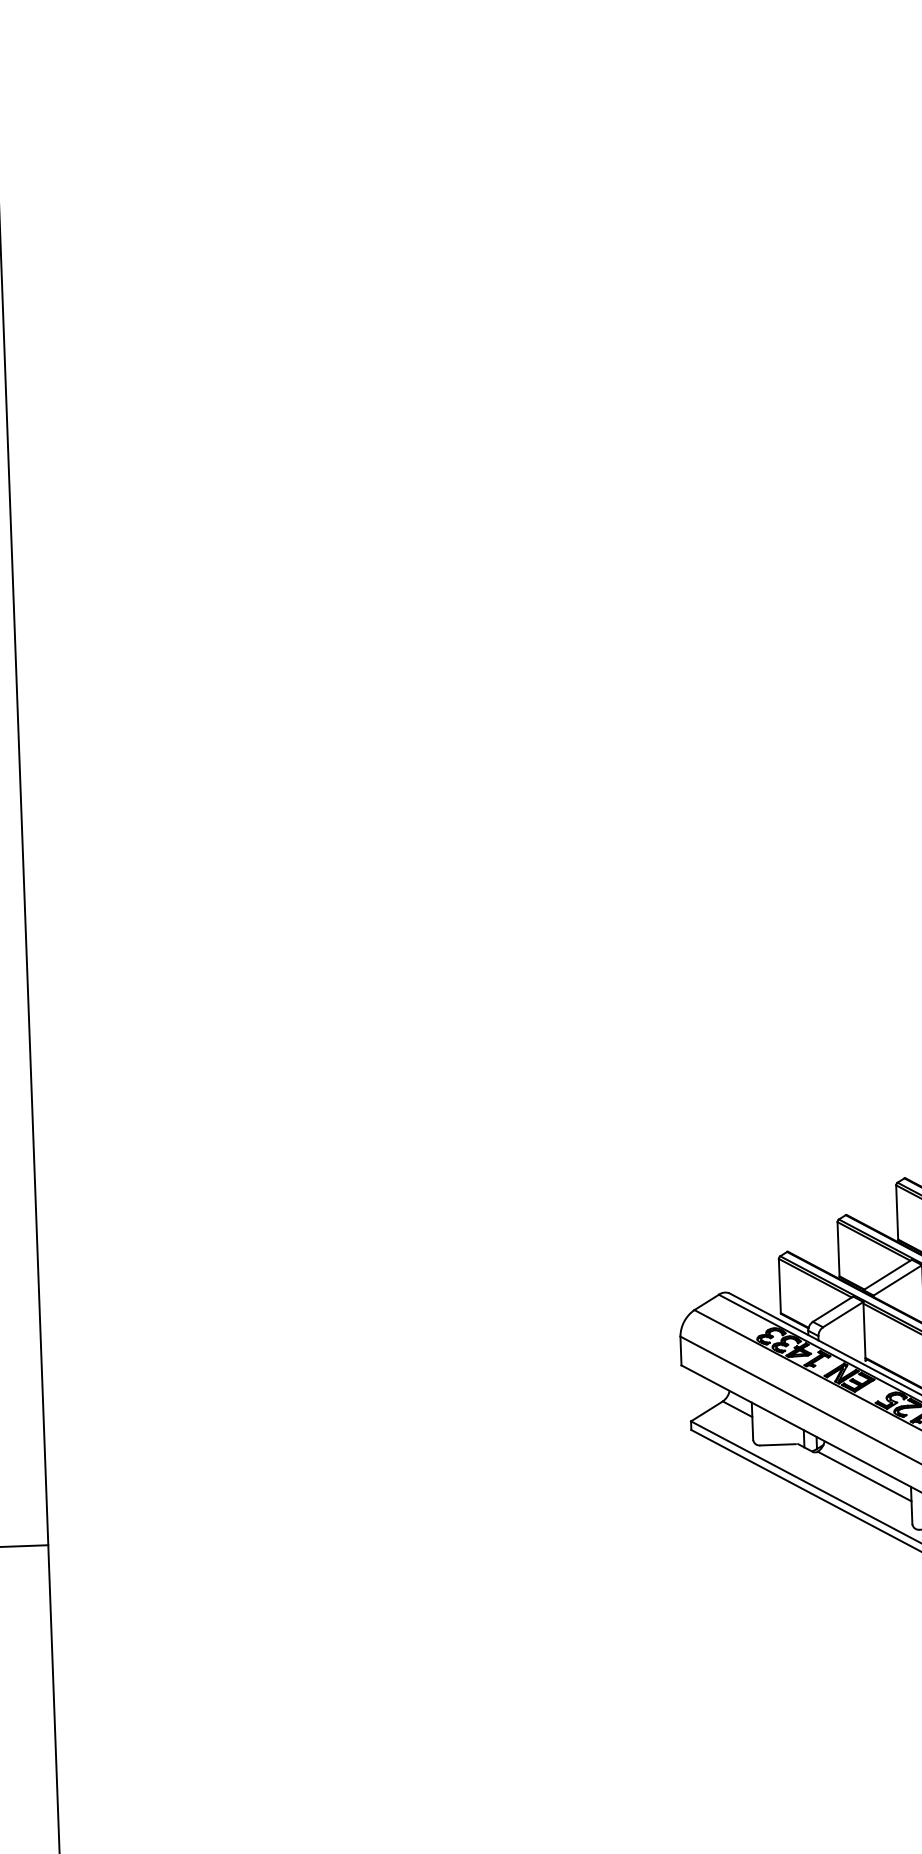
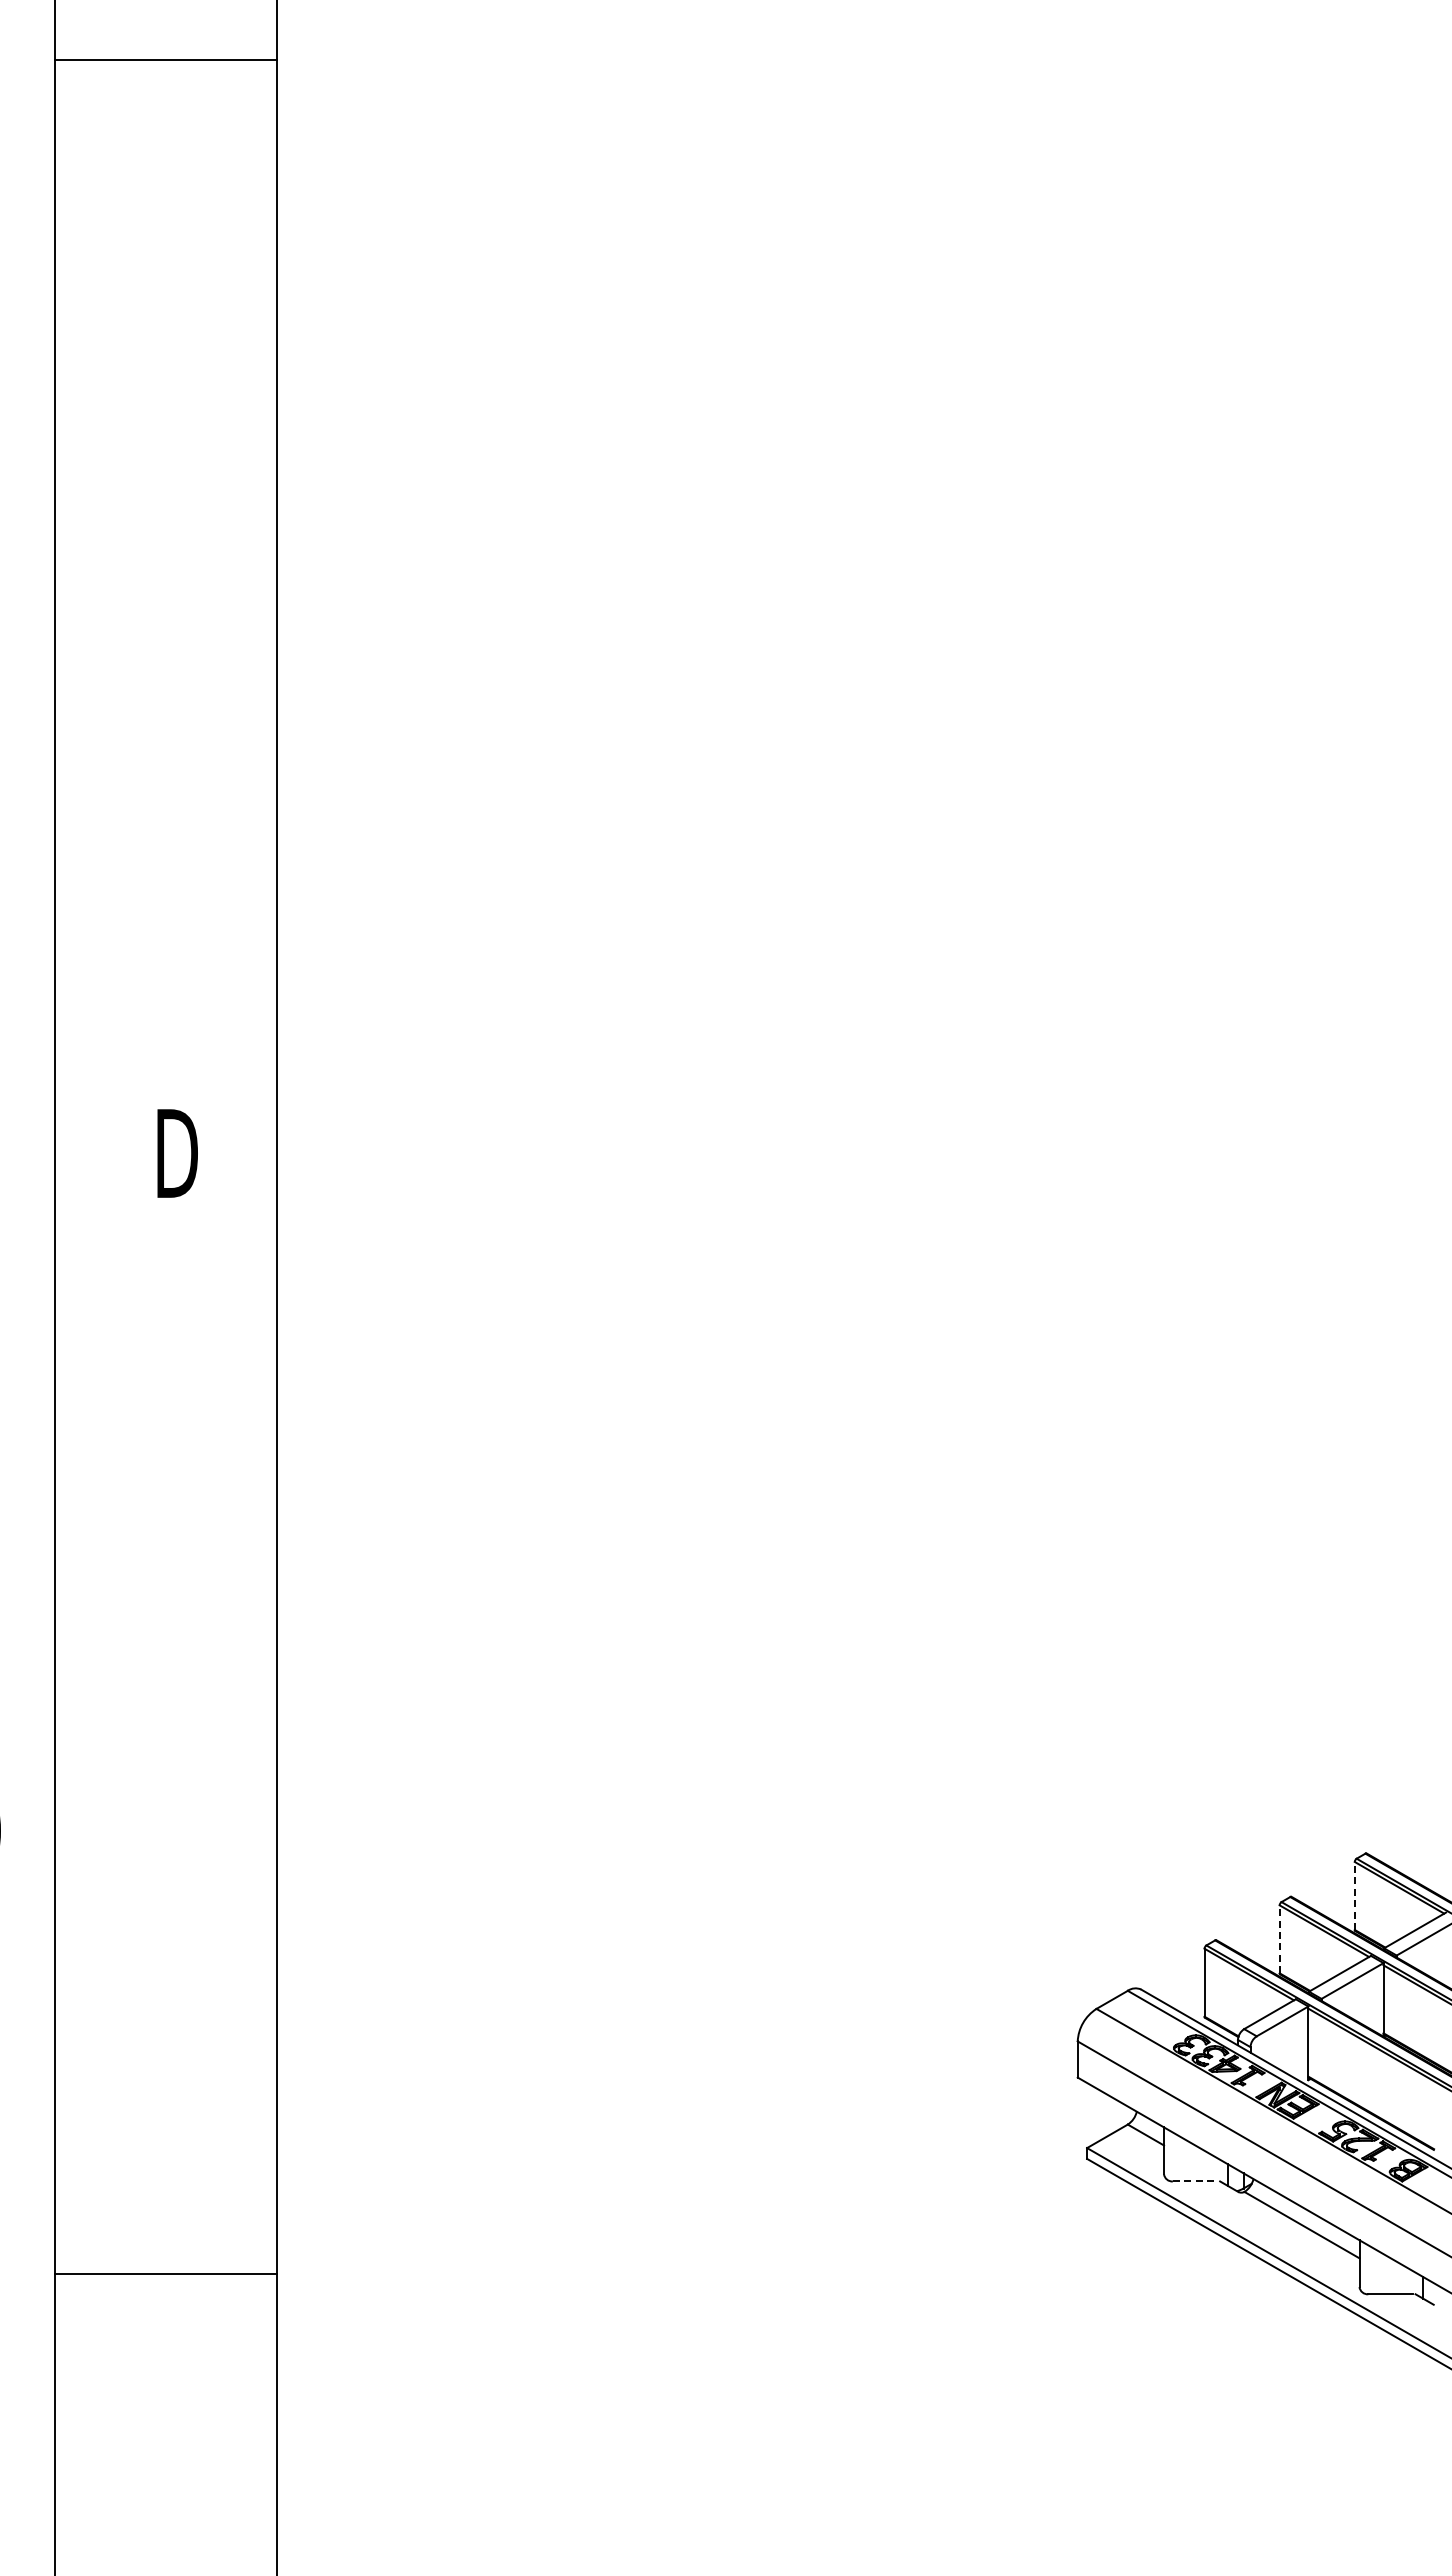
line: (896, 1212) -> (1354, 1895), solid -> dashed
line: (838, 1249) -> (1279, 1939), solid -> dashed
line: (778, 1444) -> (1195, 2181), solid -> dashed

